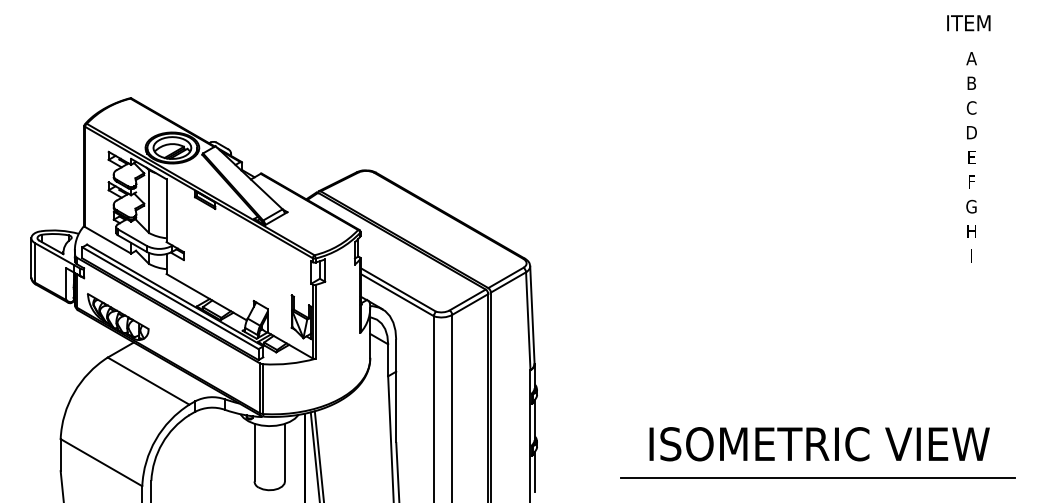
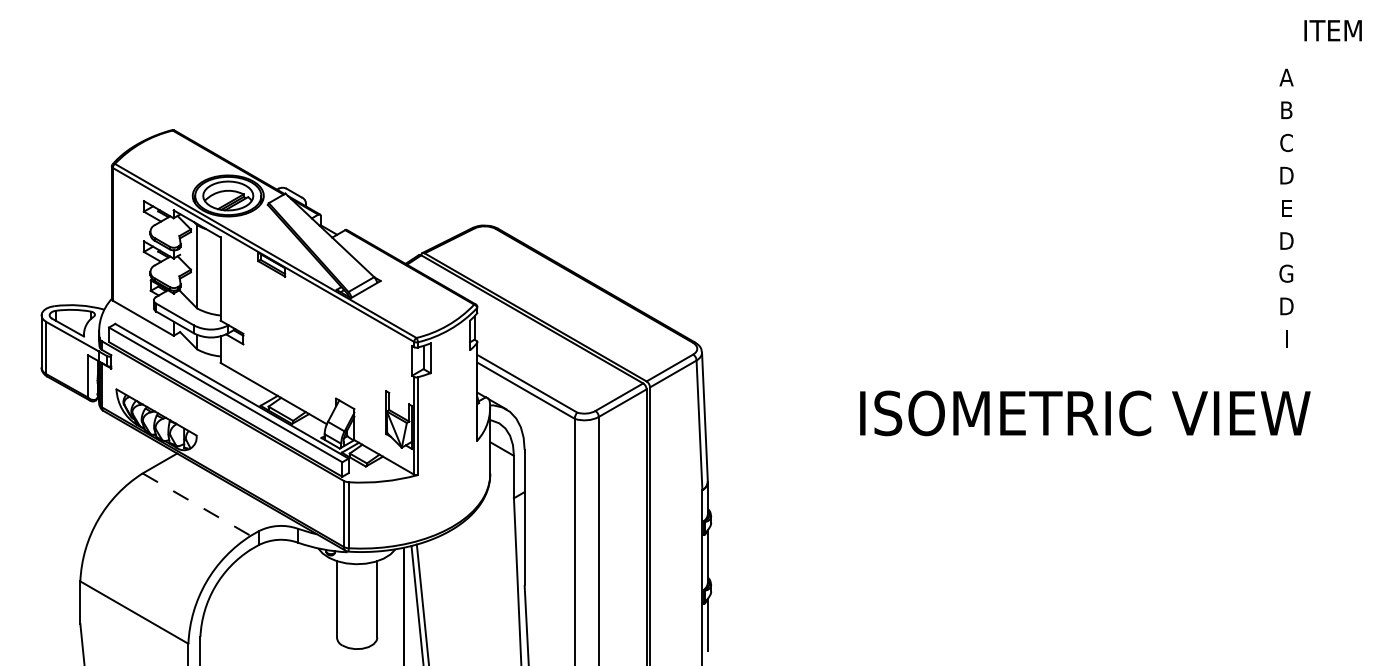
text: (968, 23) -> (1332, 31), moved
text: (971, 181) -> (1286, 240), F -> D
text: (971, 230) -> (1286, 305), H -> D
line: (149, 381) -> (197, 505), solid -> dashed
text: (819, 444) -> (1085, 413), moved
line: (817, 478) -> (1082, 633), removed

